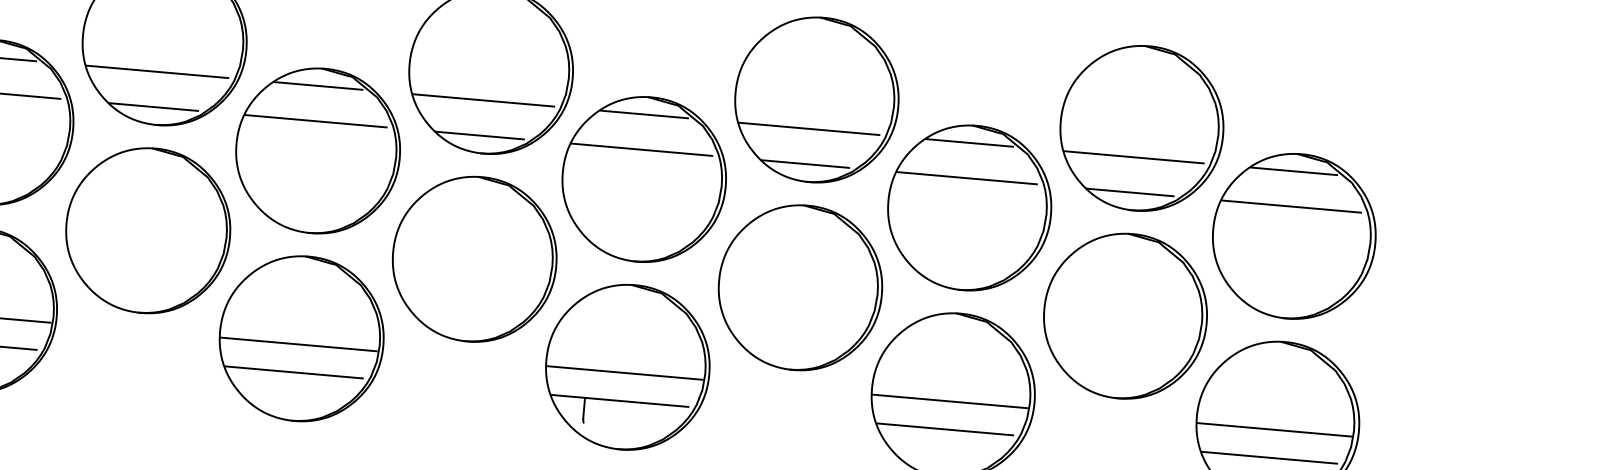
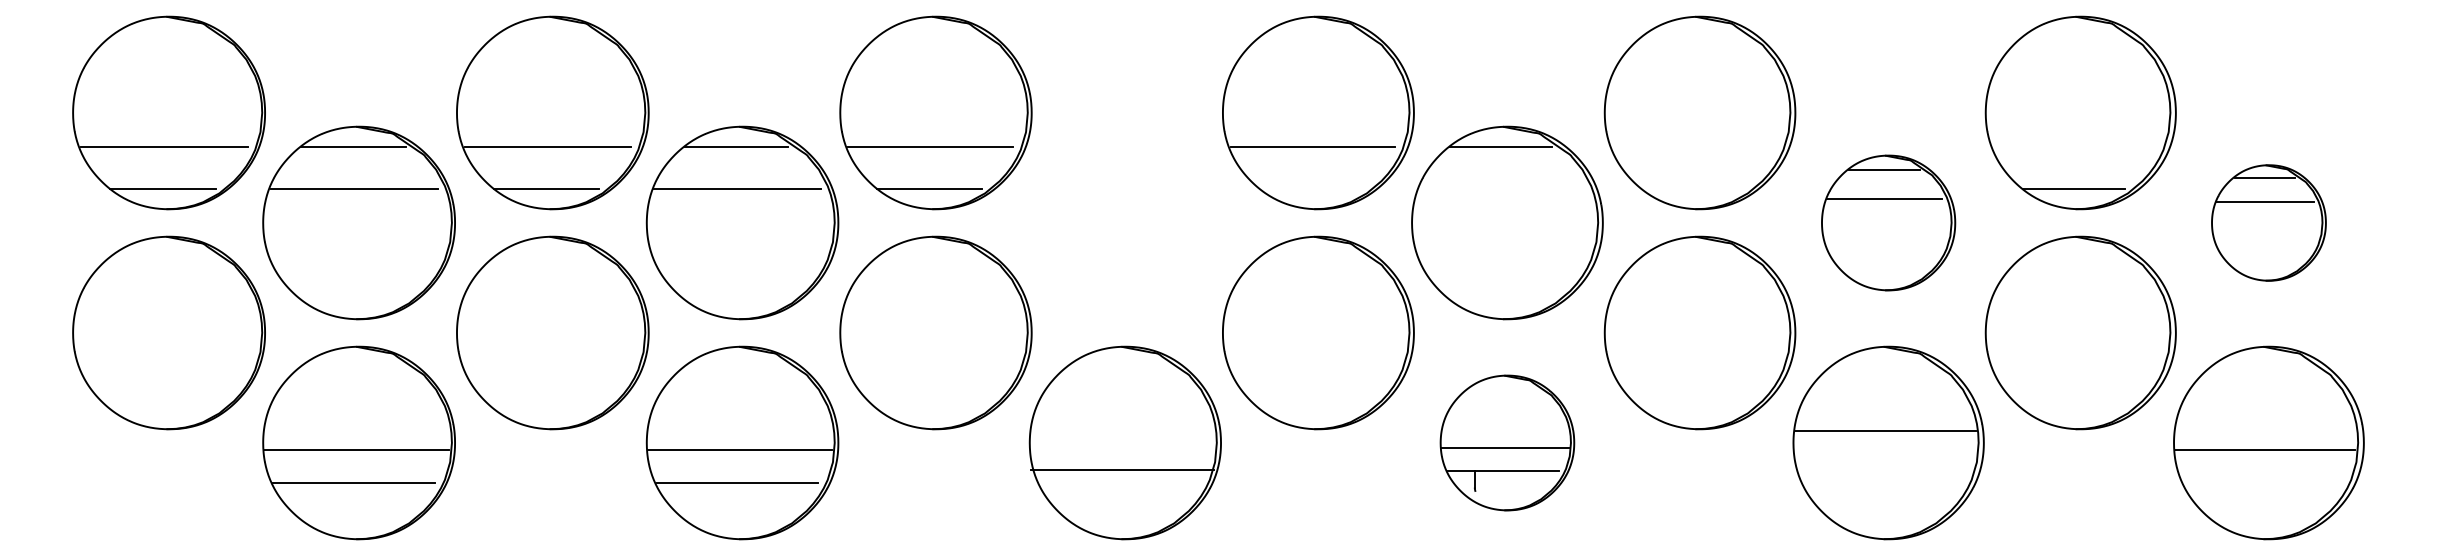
line: (809, 129) -> (1694, 147), removed
line: (479, 135) -> (1311, 188), removed
line: (641, 149) -> (1501, 188), removed
part: (317, 150) -> (1124, 222), removed
line: (1133, 157) -> (2074, 147), removed
line: (804, 163) -> (1692, 188), removed
part: (969, 207) -> (1888, 222), size x0.7
part: (1293, 235) -> (2268, 222), size x0.6
line: (297, 344) -> (1121, 469), moved
part: (627, 366) -> (1507, 442), size x0.7
line: (293, 372) -> (1119, 482), removed
line: (949, 401) -> (1884, 430), moved
line: (945, 429) -> (1882, 482), removed
line: (1269, 457) -> (2262, 482), removed

